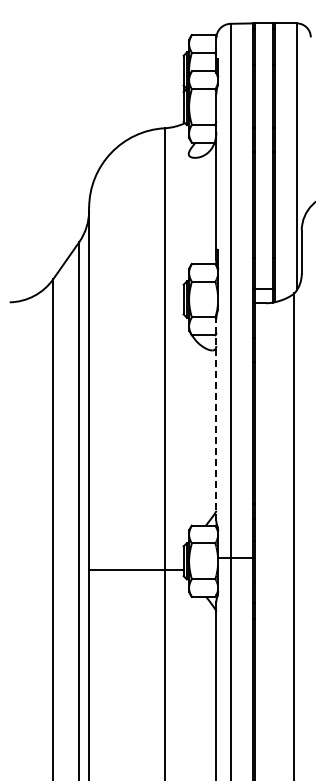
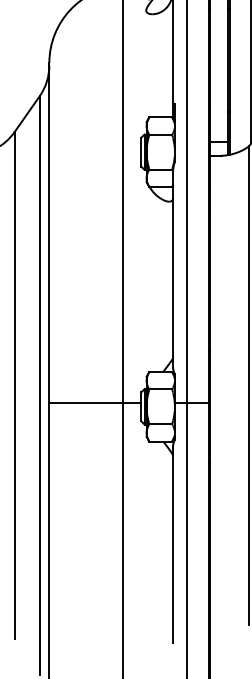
line: (216, 420) -> (173, 269), dashed -> solid
line: (136, 569) -> (95, 403), moved

